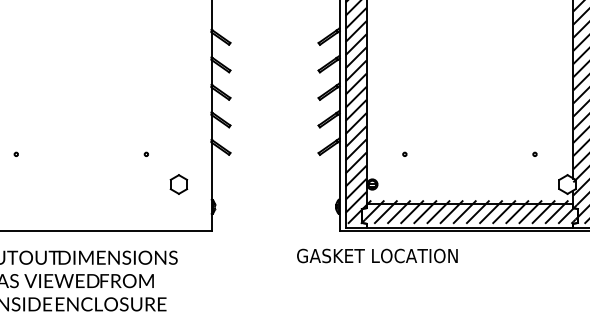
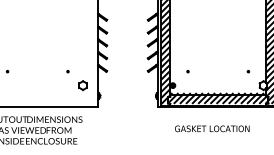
text: (377, 255) -> (212, 128), moved

